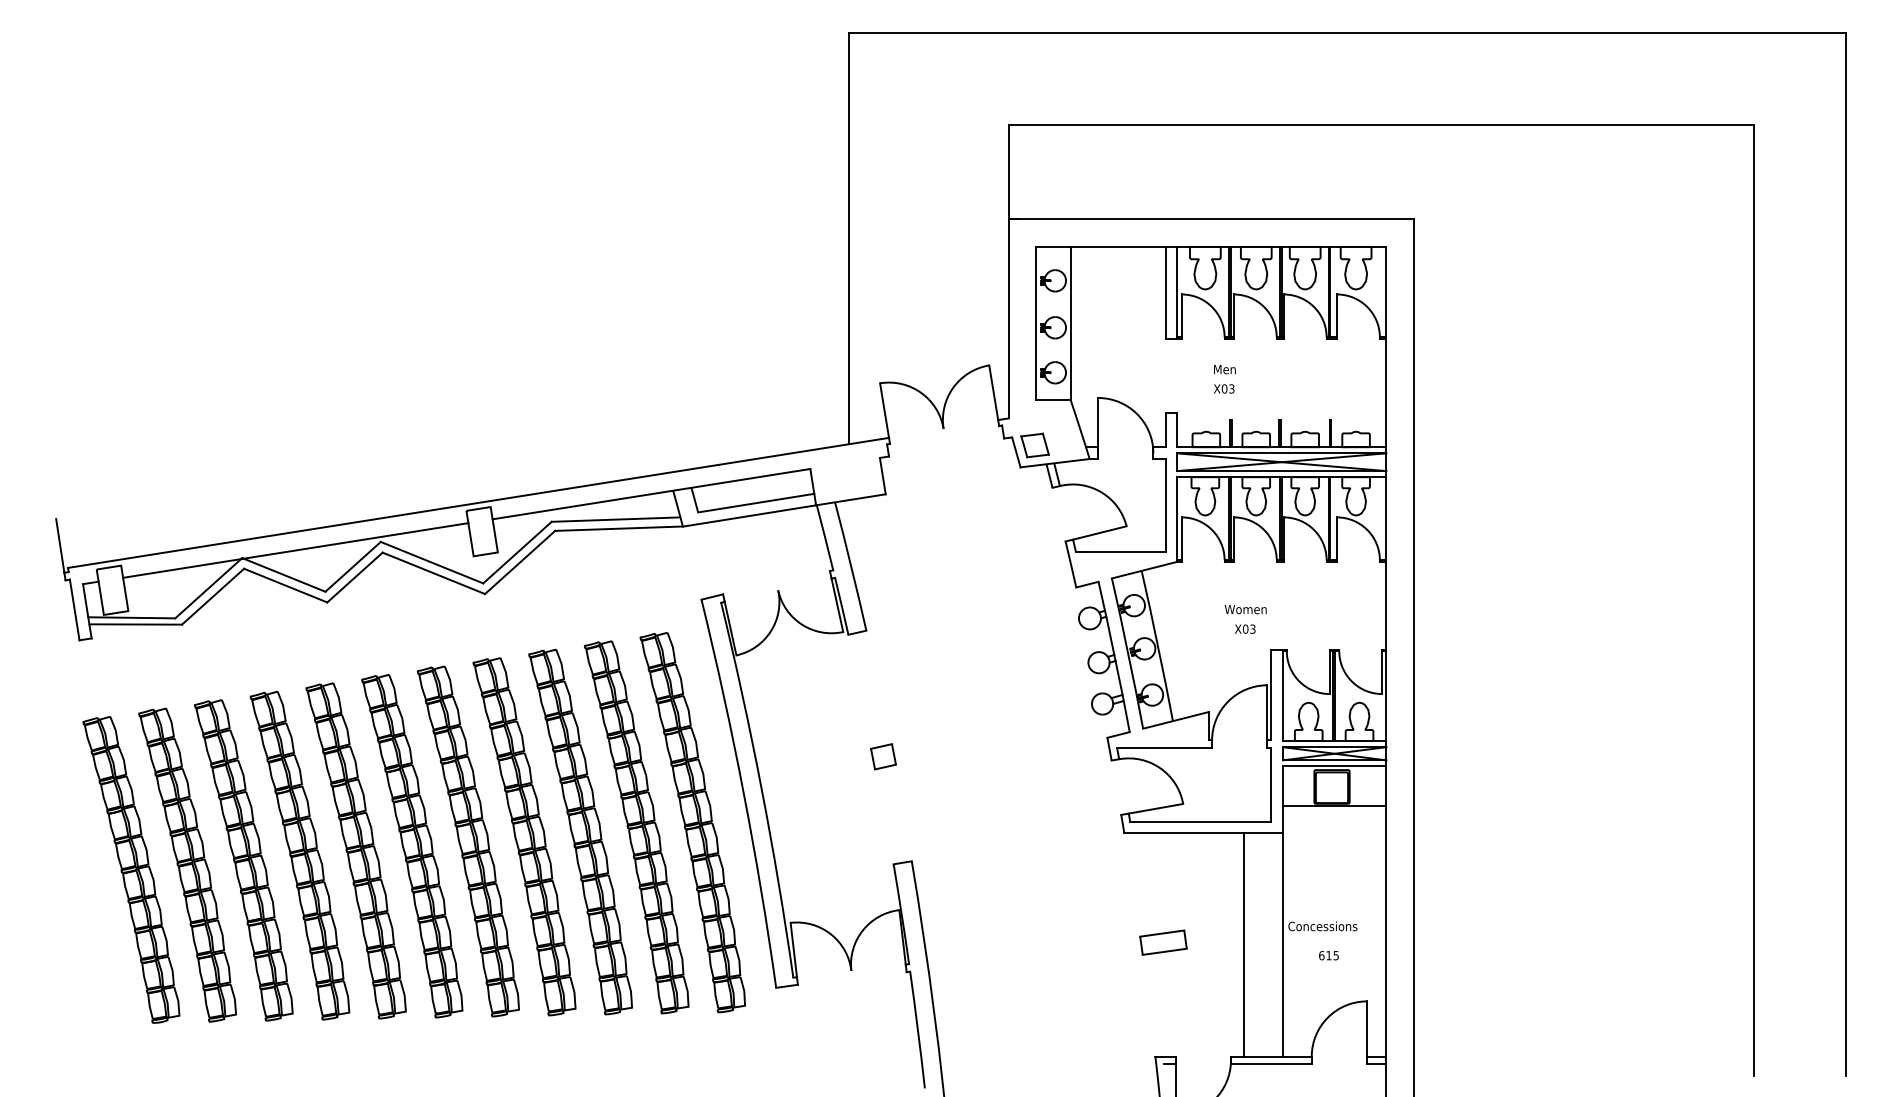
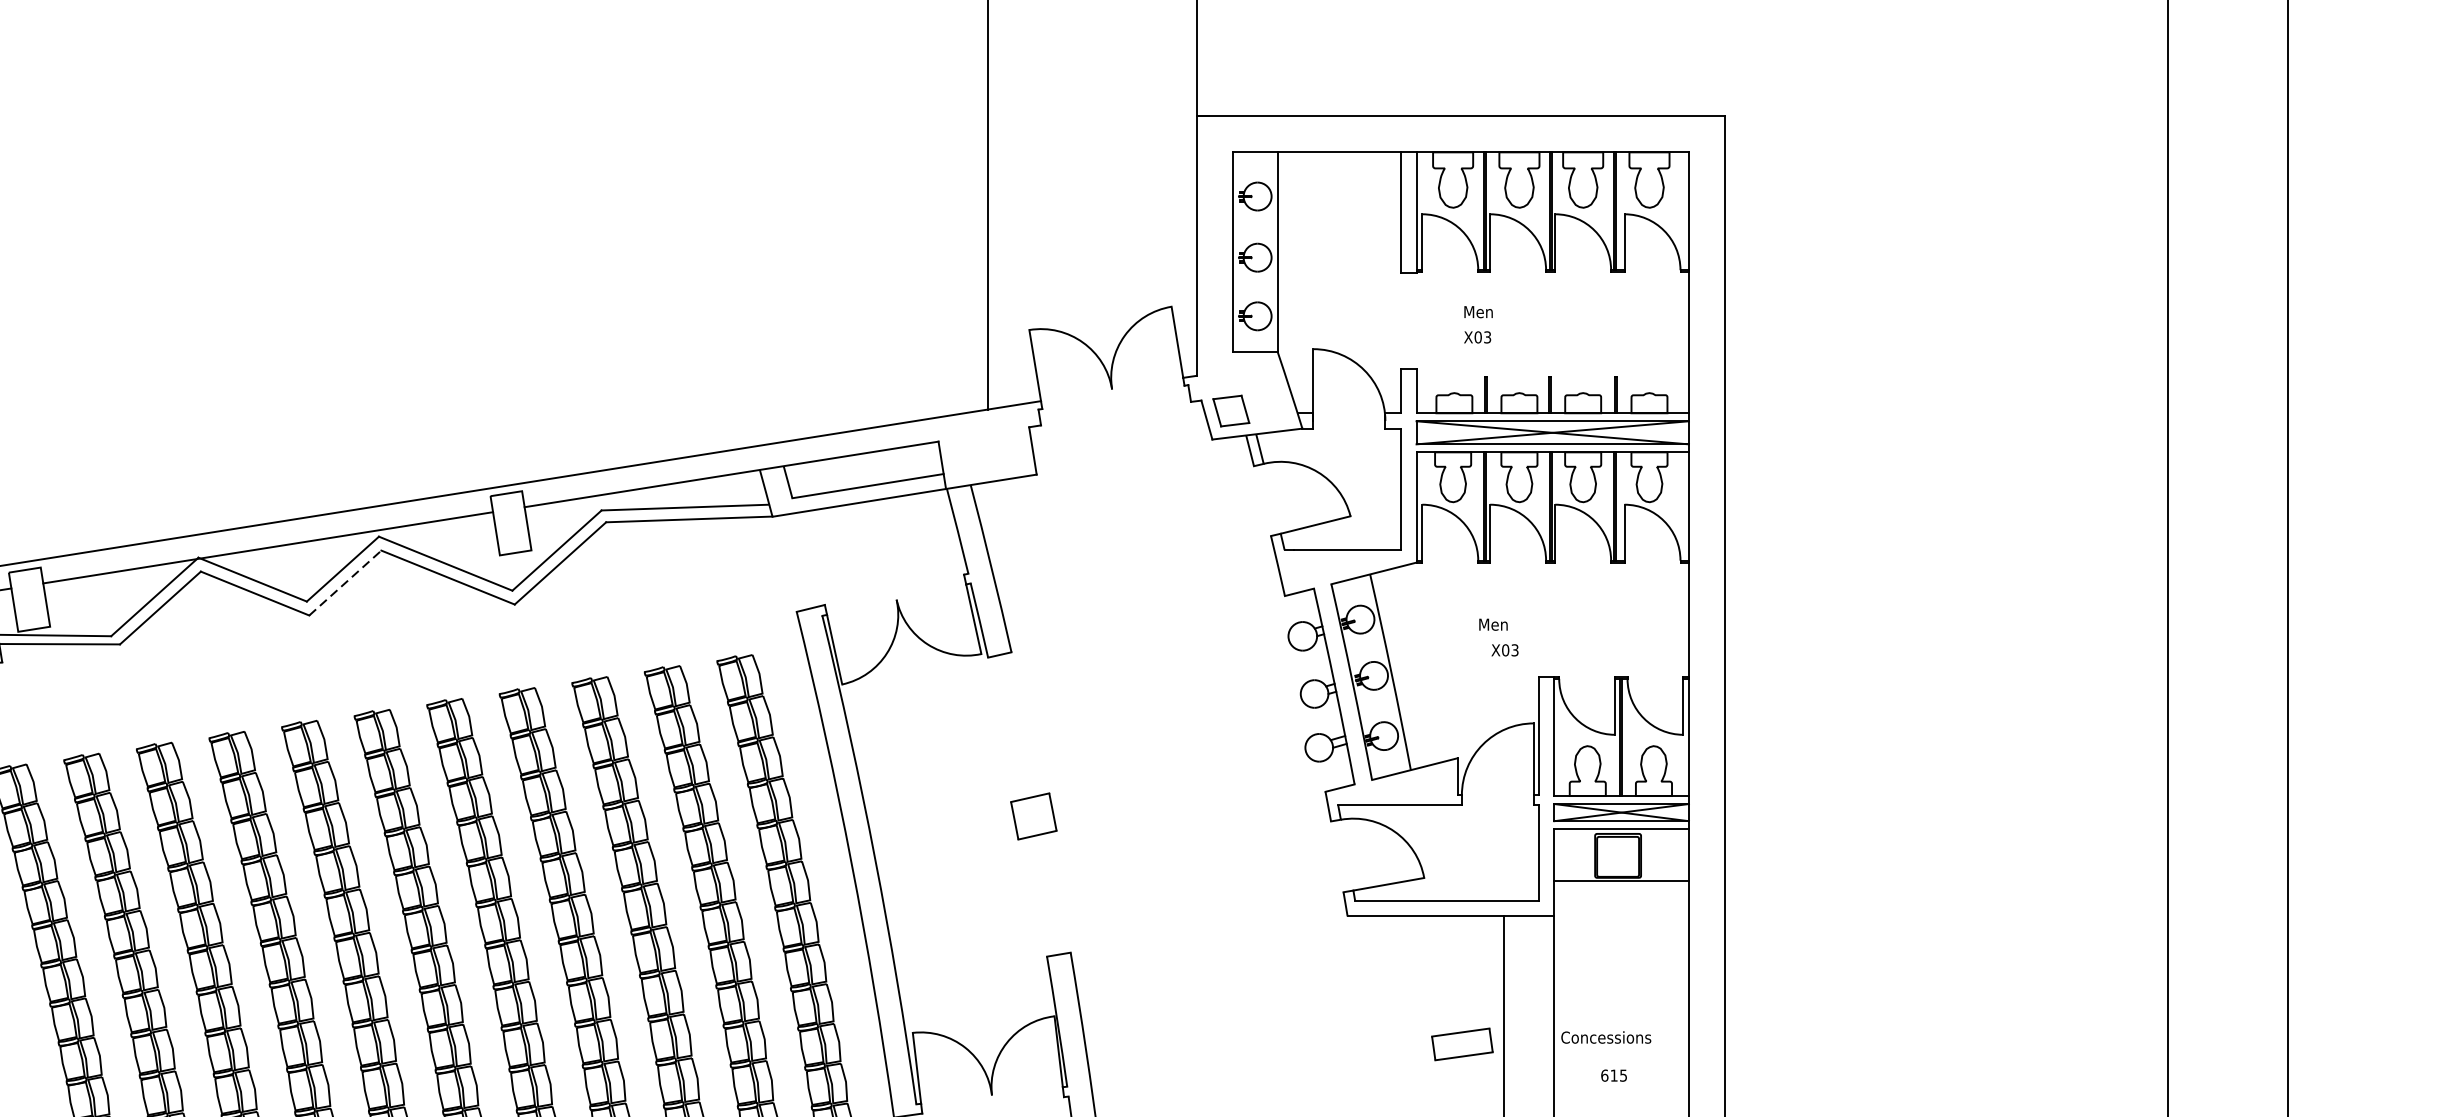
line: (355, 577) -> (346, 583), solid -> dashed
text: (1245, 609) -> (1505, 624), Women -> Men
part: (883, 756) -> (1033, 816), size x1.4
part: (1163, 942) -> (1462, 1044), moved

